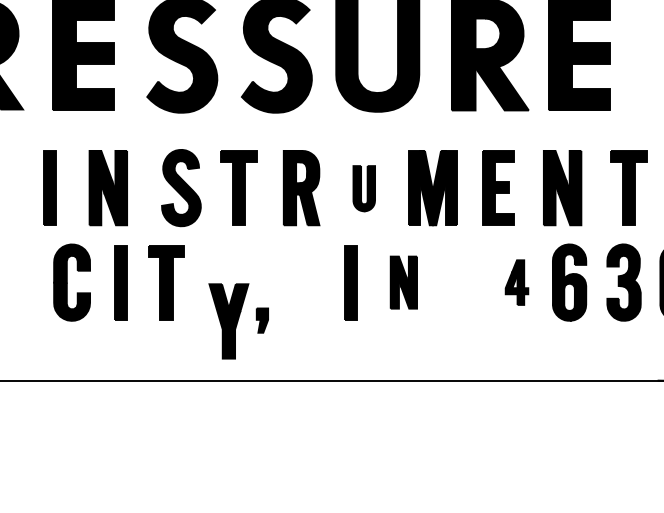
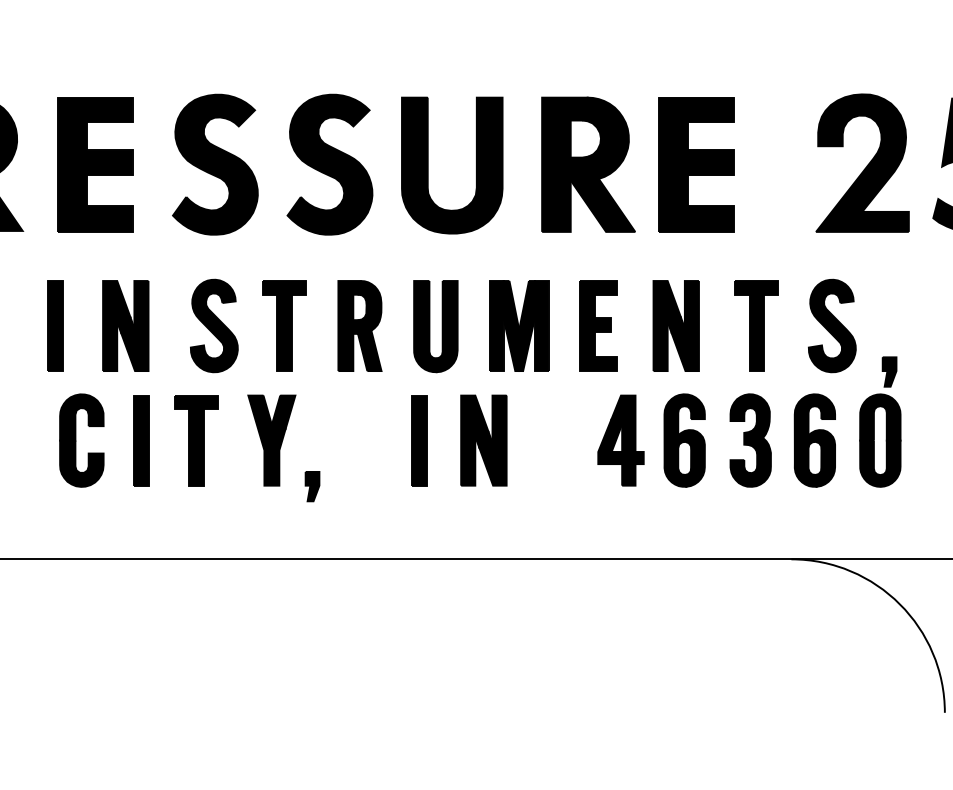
part: (363, 188) -> (435, 326), size x1.67
part: (403, 282) -> (483, 440), size x1.43
part: (516, 282) -> (620, 440), size x1.67
part: (228, 321) -> (271, 440), moved

